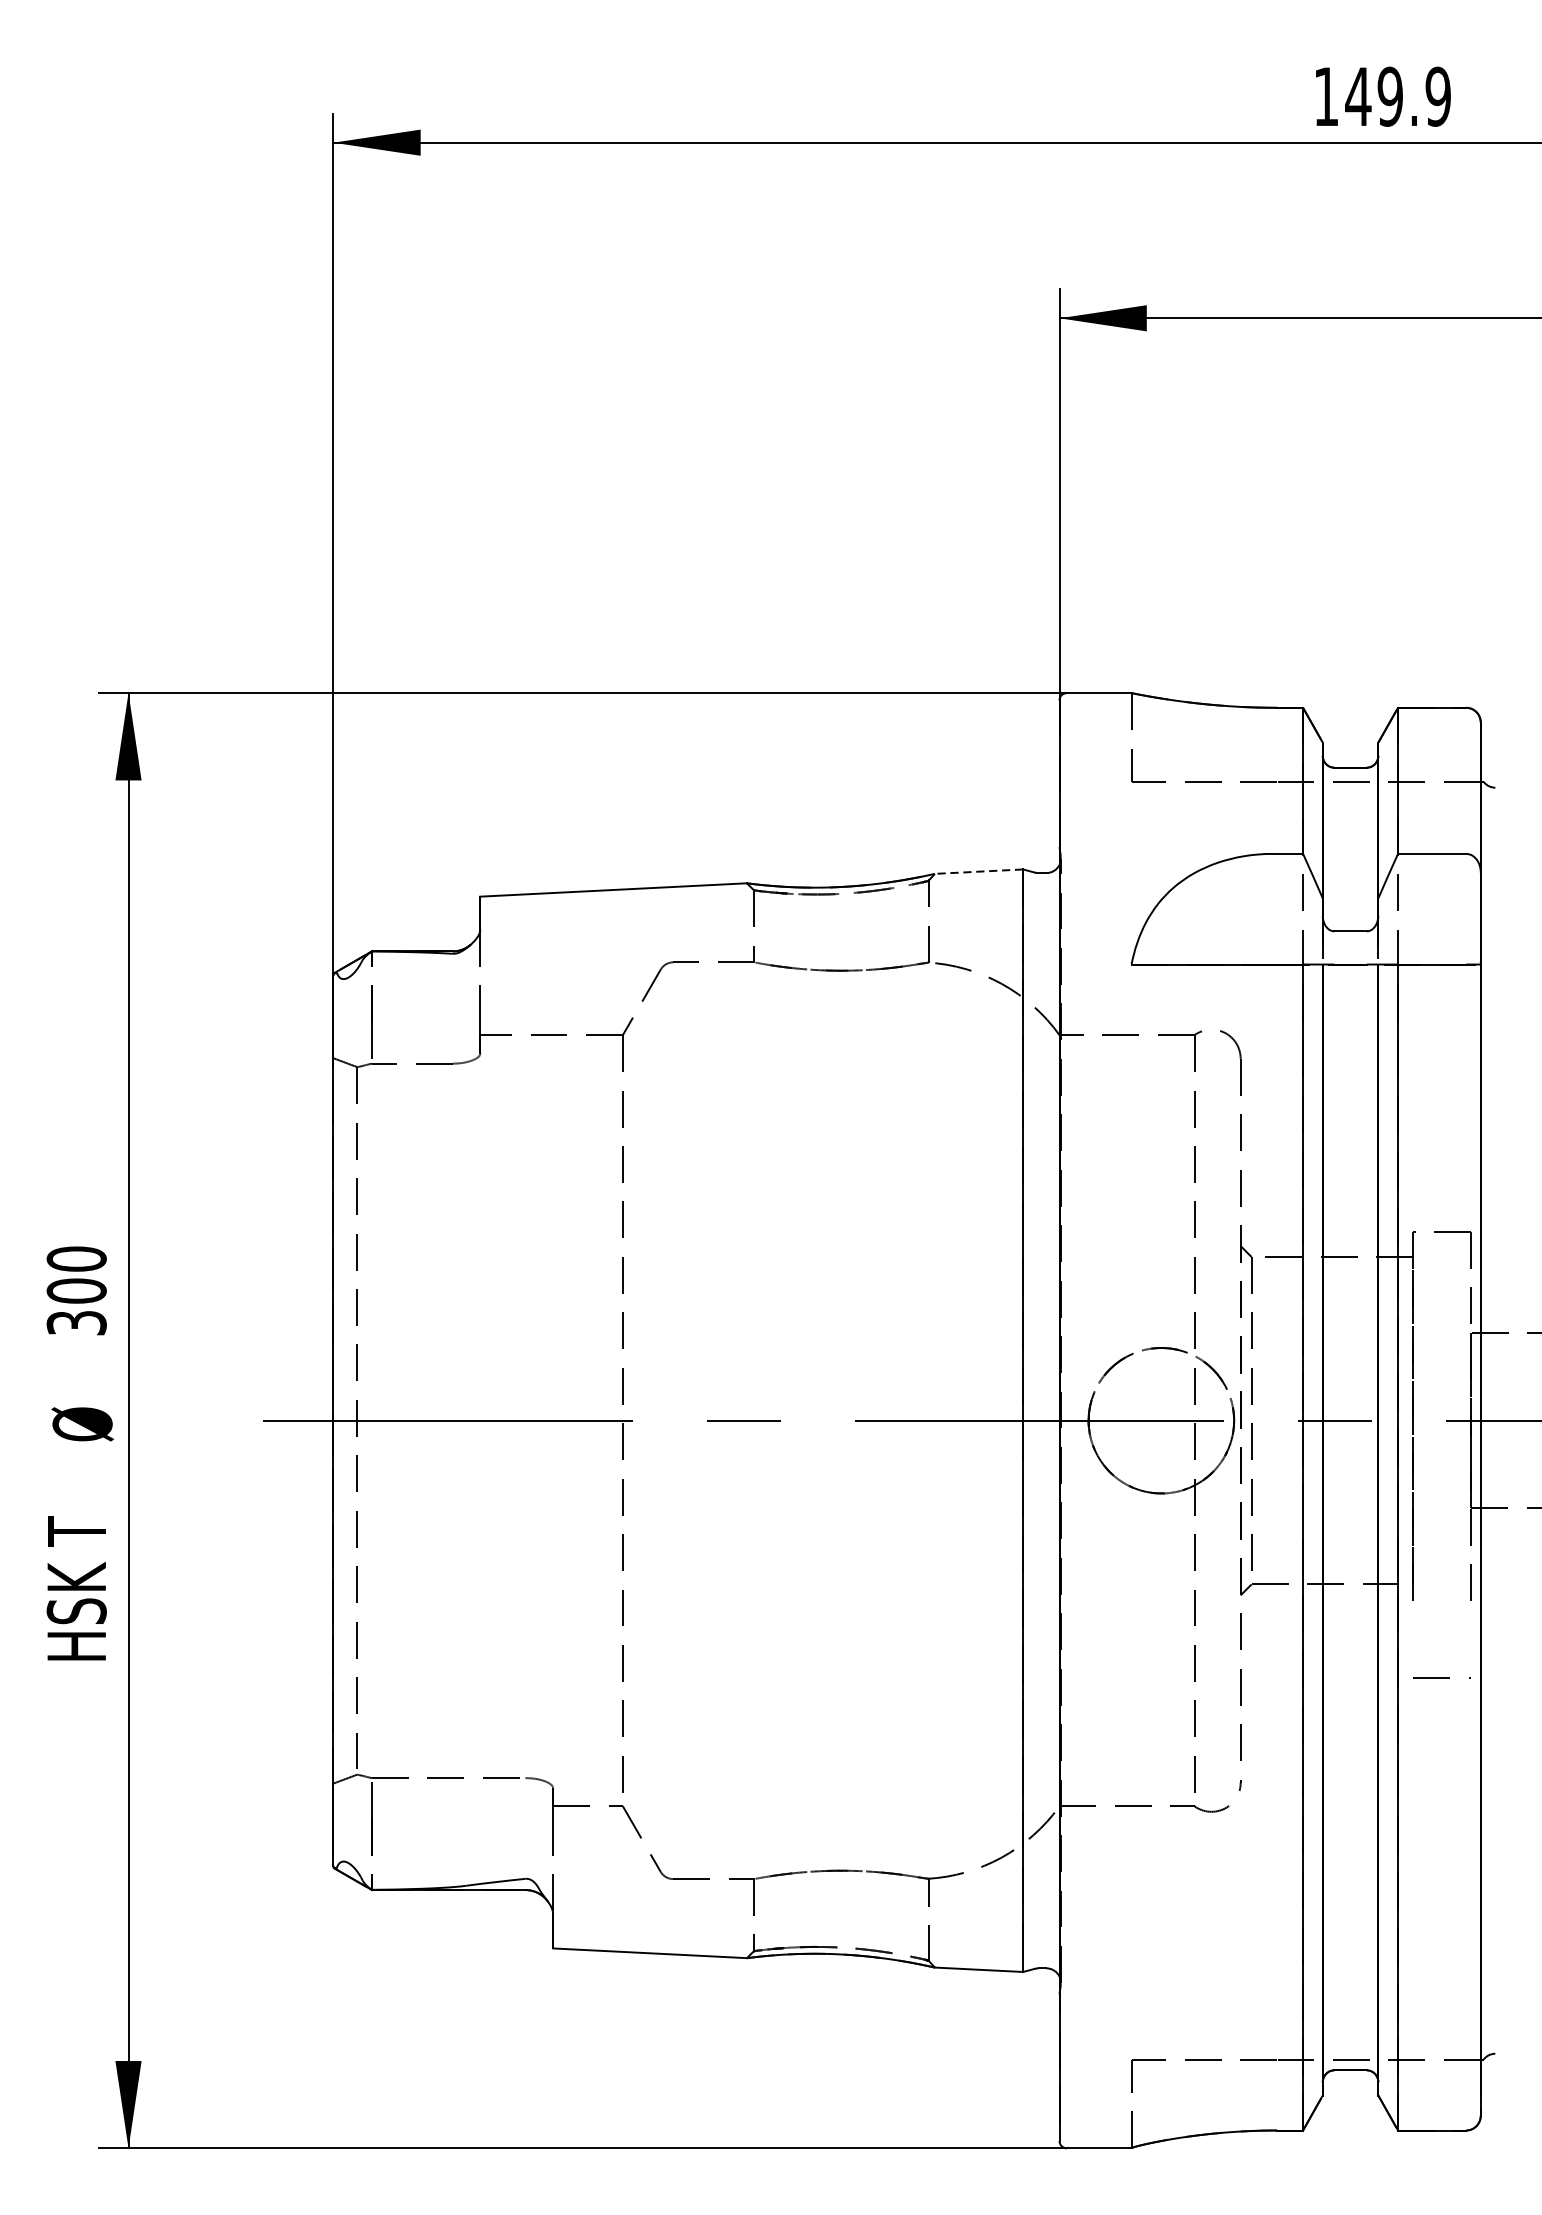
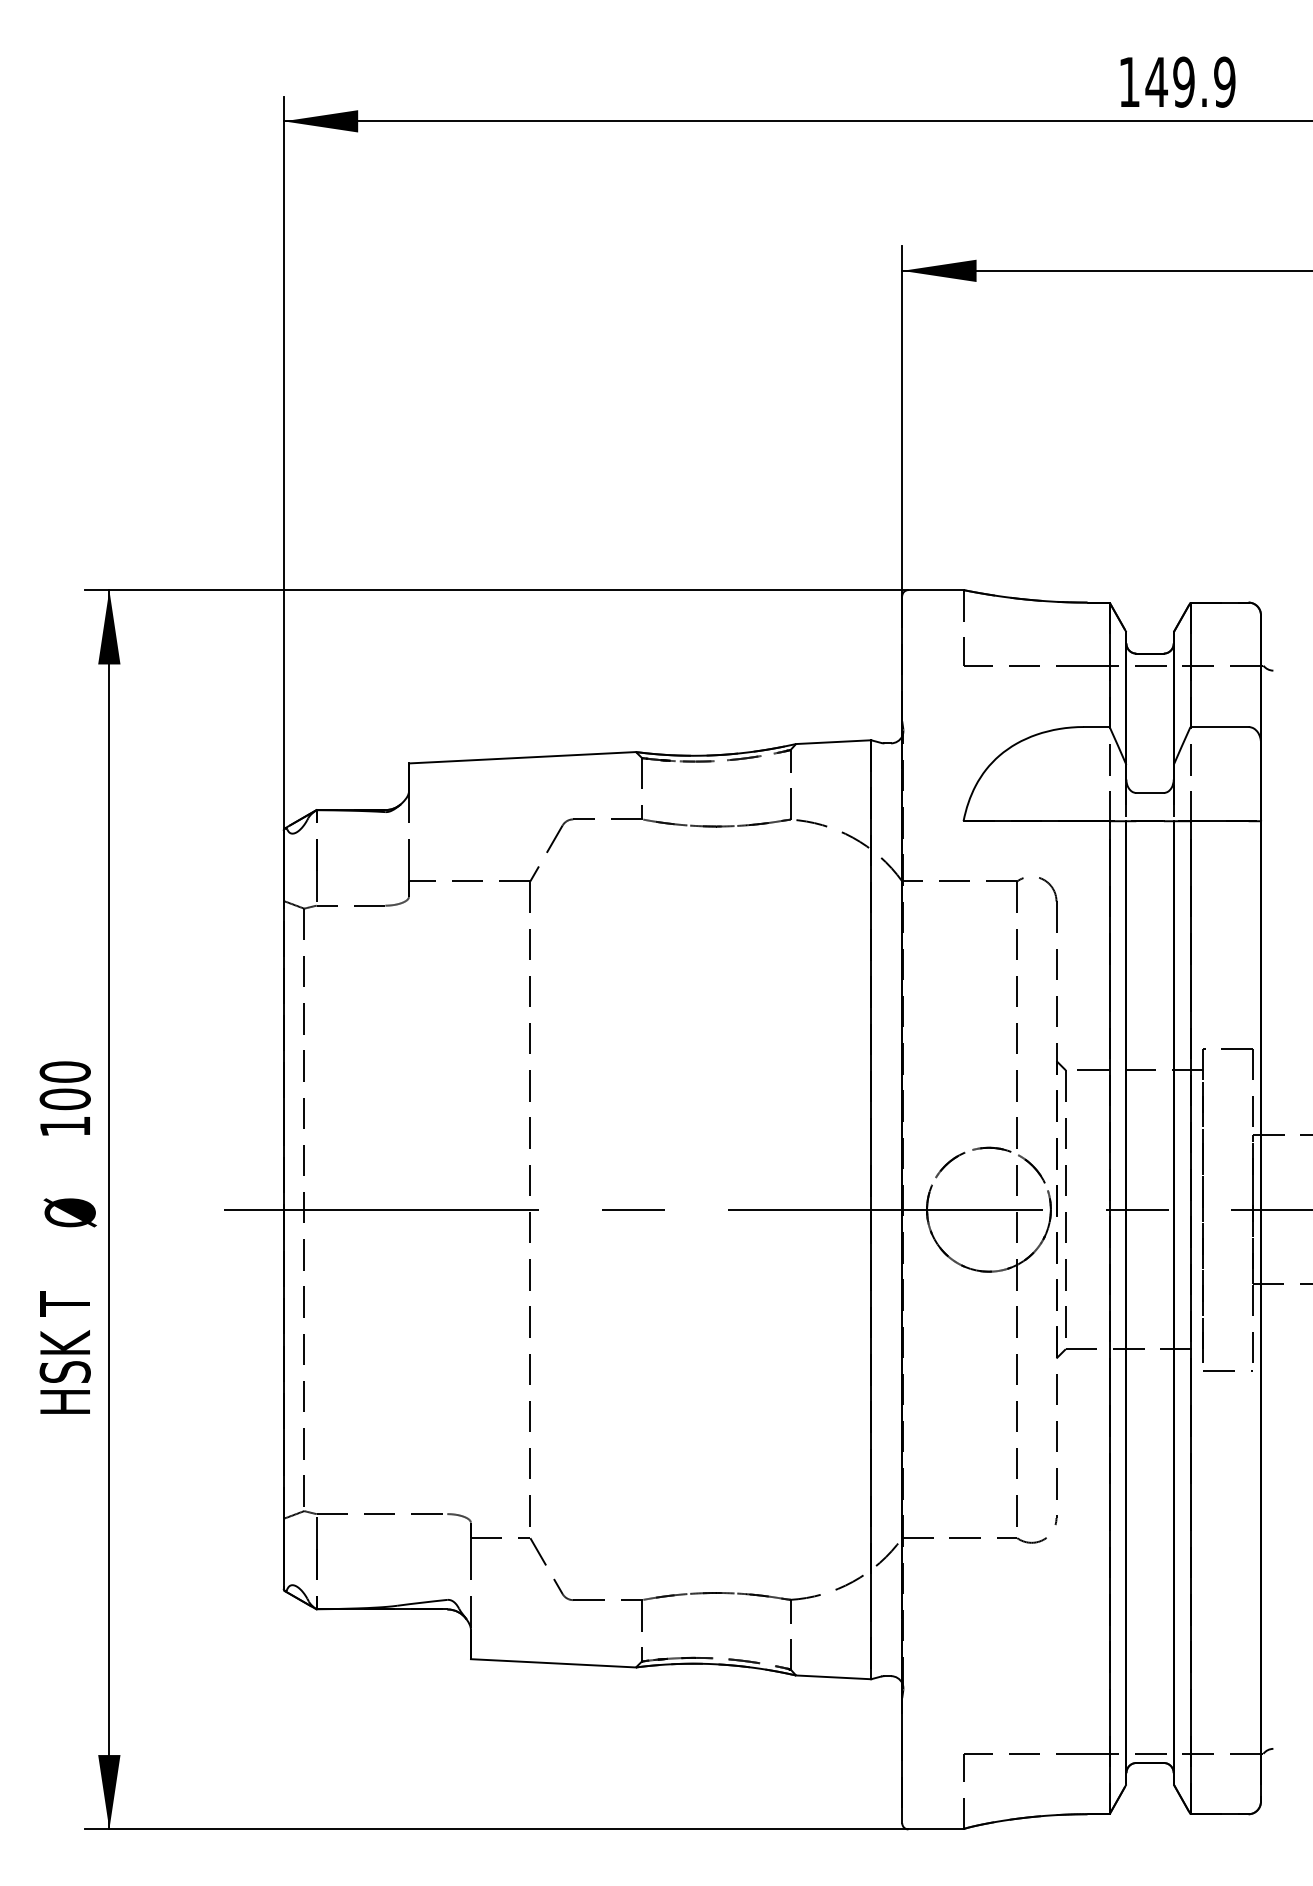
line: (978, 872) -> (833, 742), dashed -> solid
text: (75, 1322) -> (64, 1126), 300 -> 100
line: (1441, 1677) -> (1227, 1370), moved

